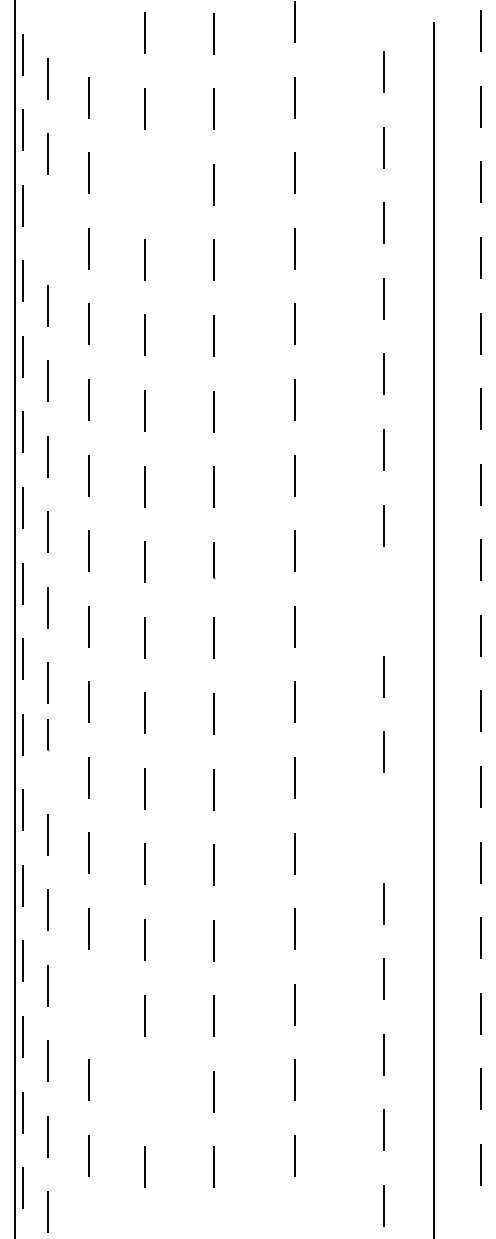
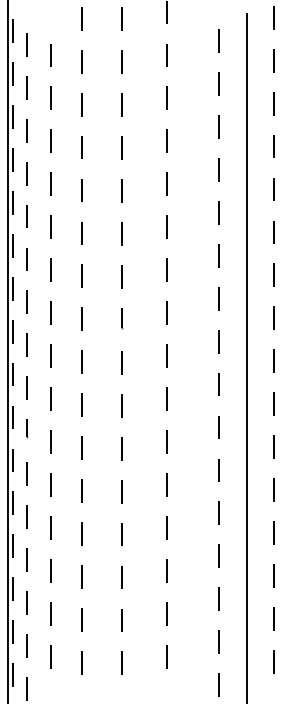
line: (143, 183) -> (81, 104), added
line: (46, 229) -> (26, 130), added
line: (384, 601) -> (218, 341), added
line: (48, 734) -> (27, 428), moved
line: (384, 828) -> (218, 470), added
line: (88, 1003) -> (50, 570), added
line: (143, 1090) -> (81, 619), added

